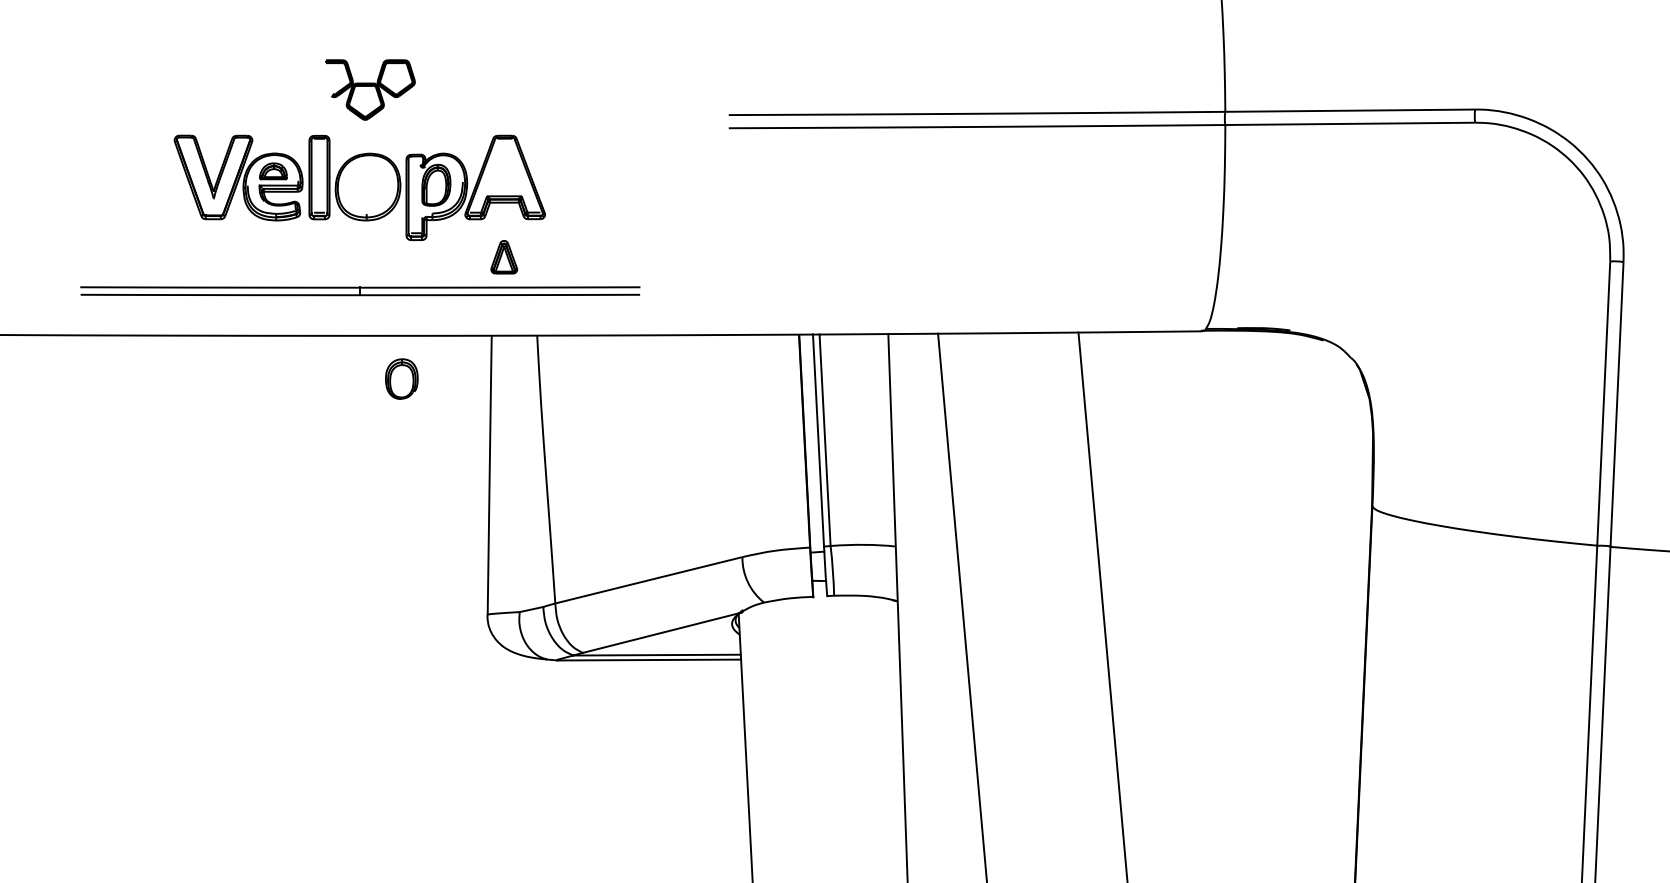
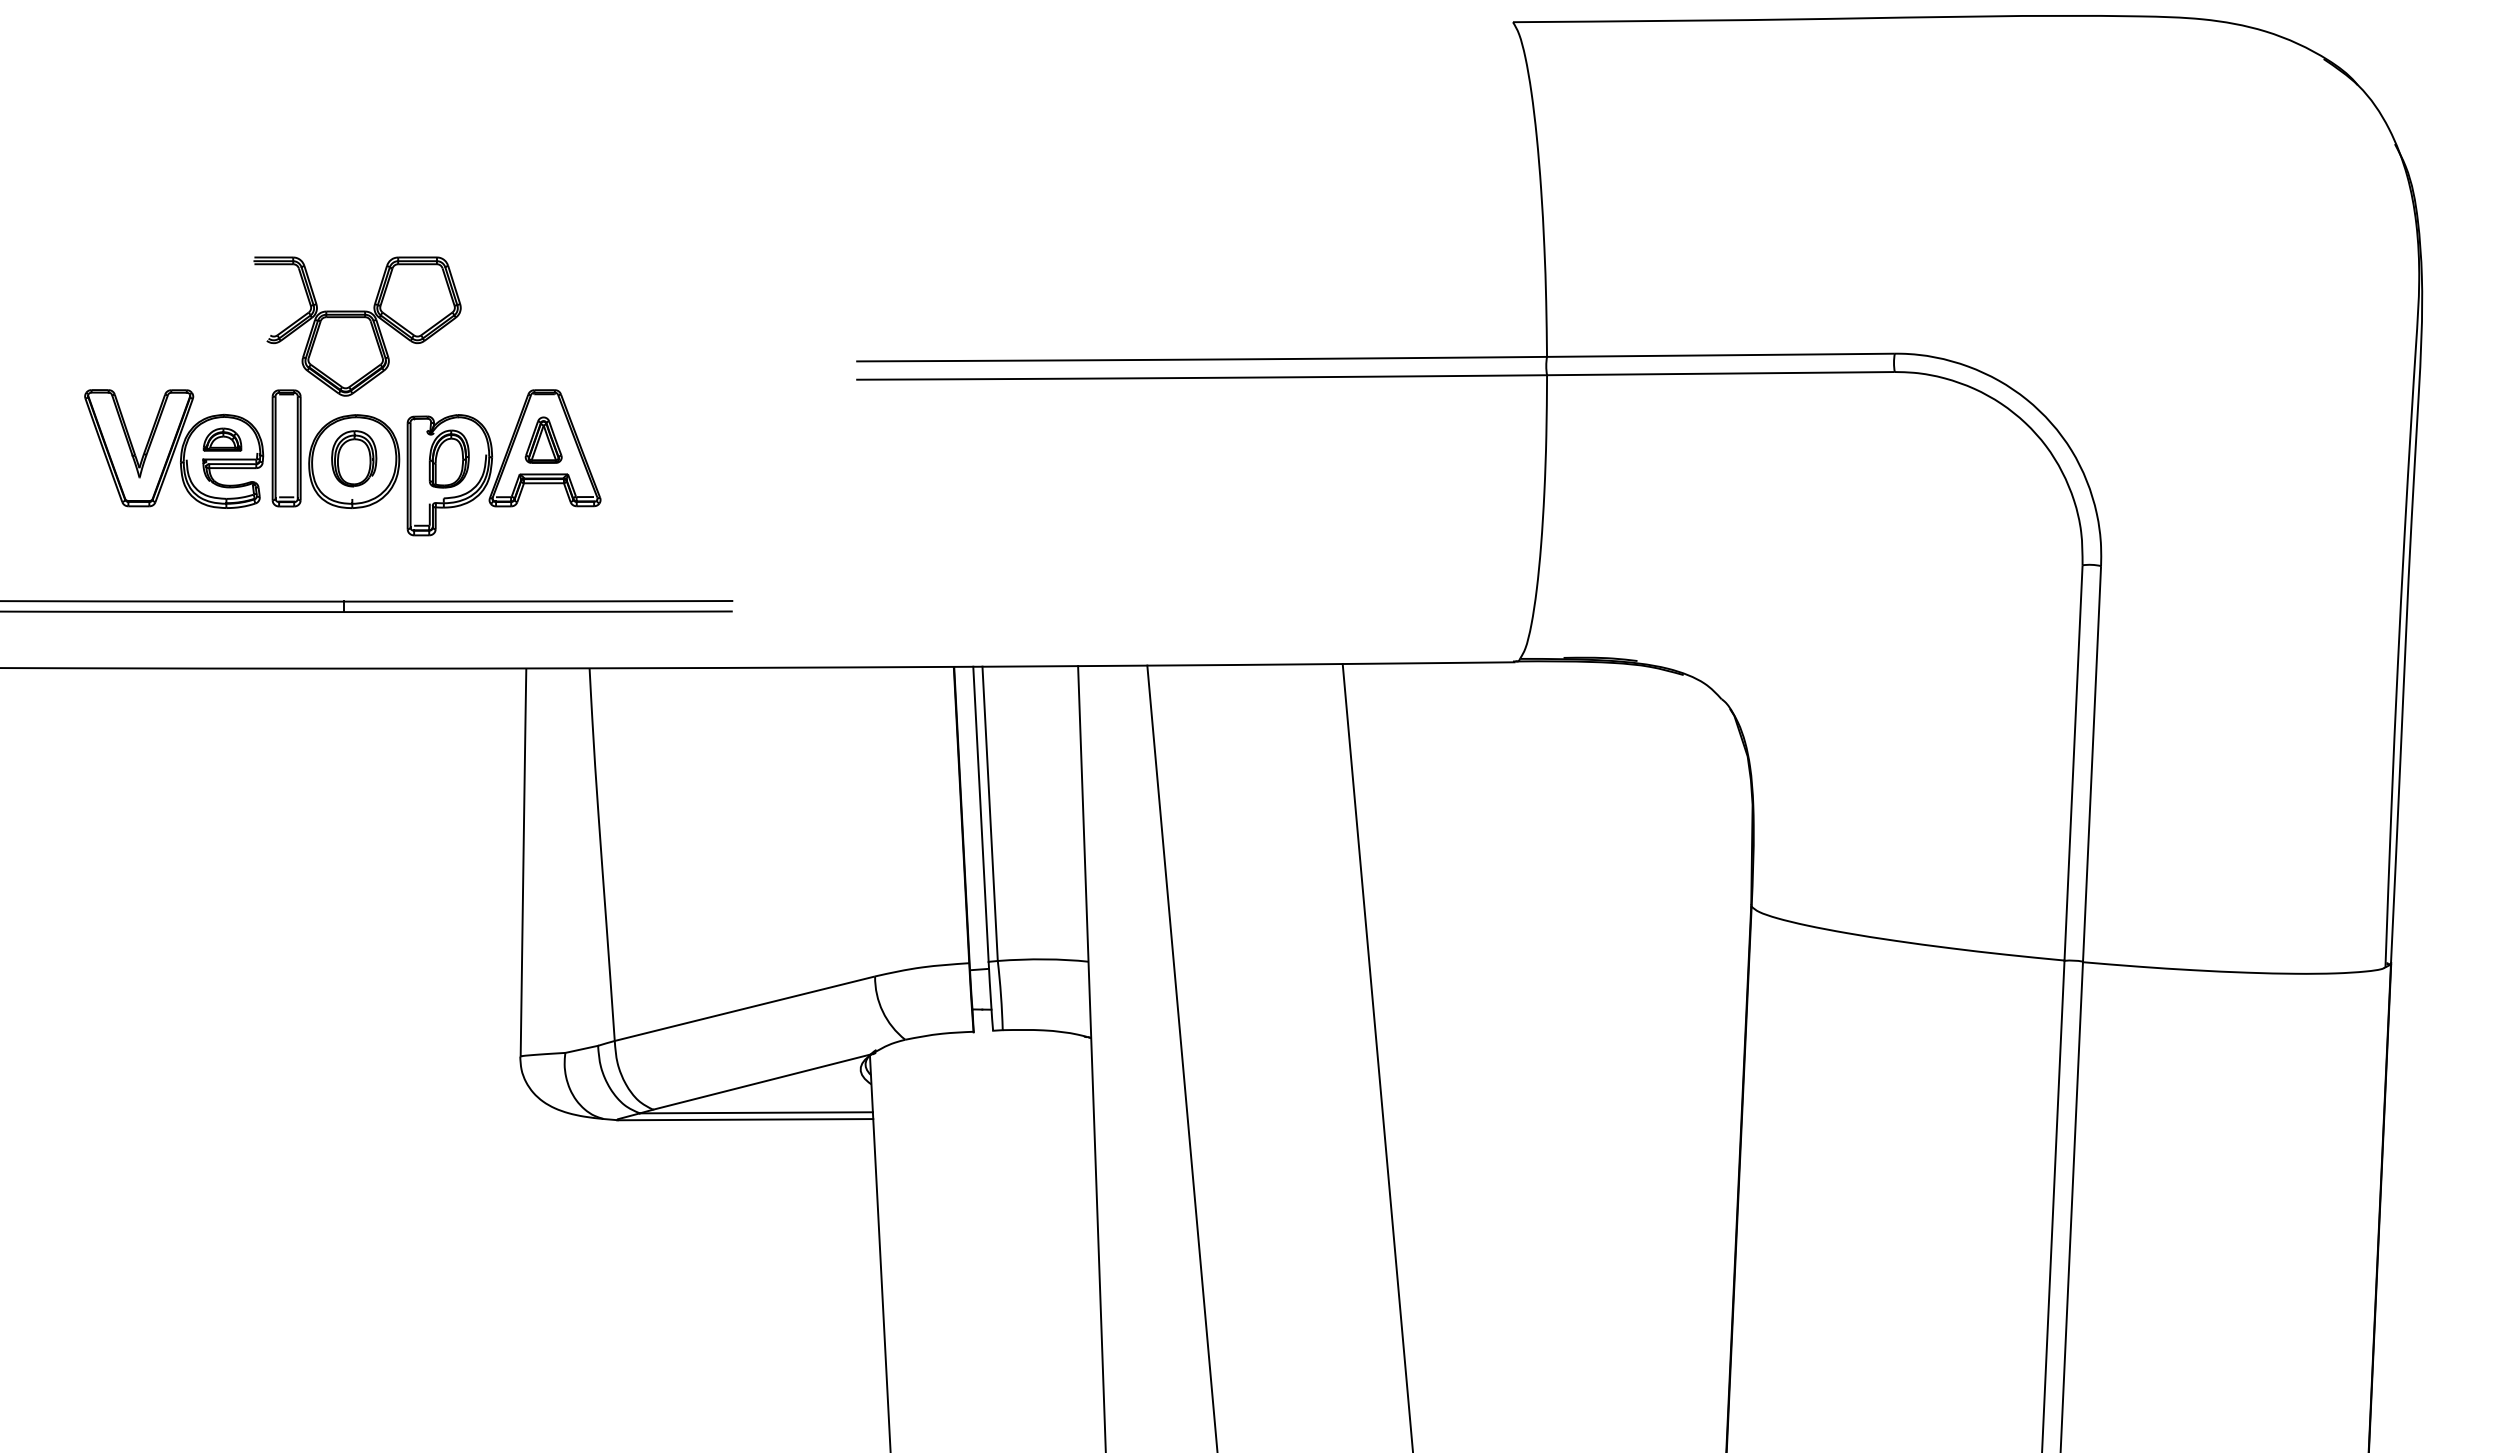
part: (370, 89) -> (357, 326), size x1.67
part: (504, 256) -> (543, 439), moved
part: (402, 378) -> (354, 458), moved

